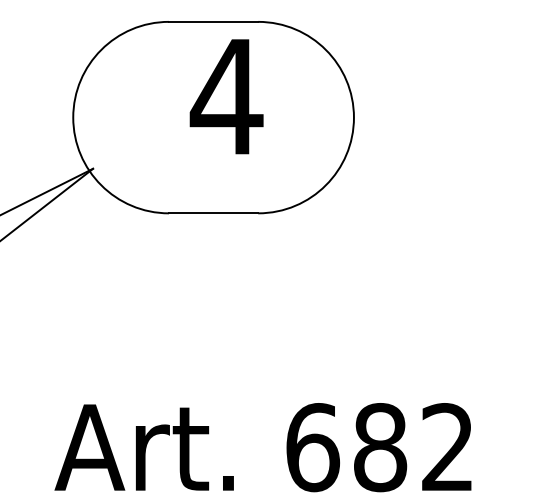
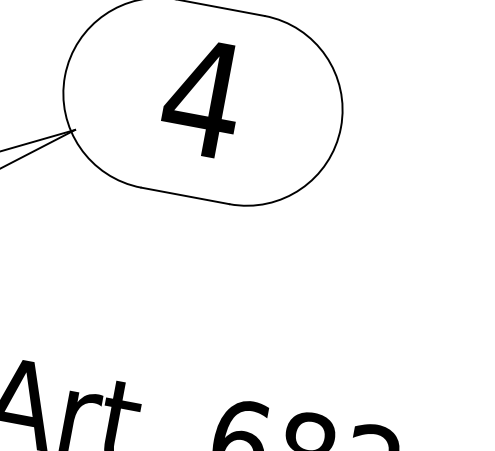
text: (226, 96) -> (202, 97), moved

